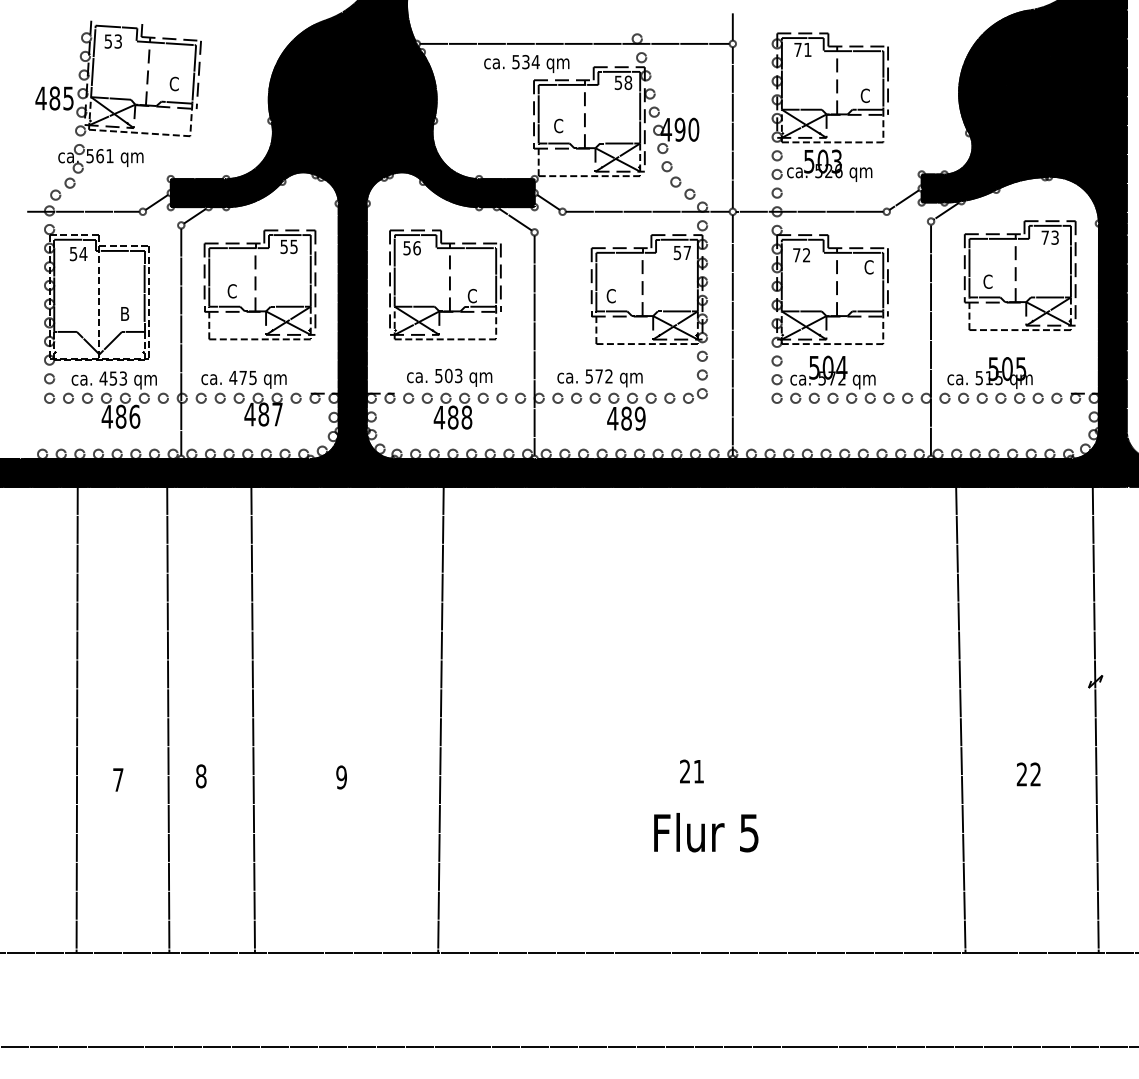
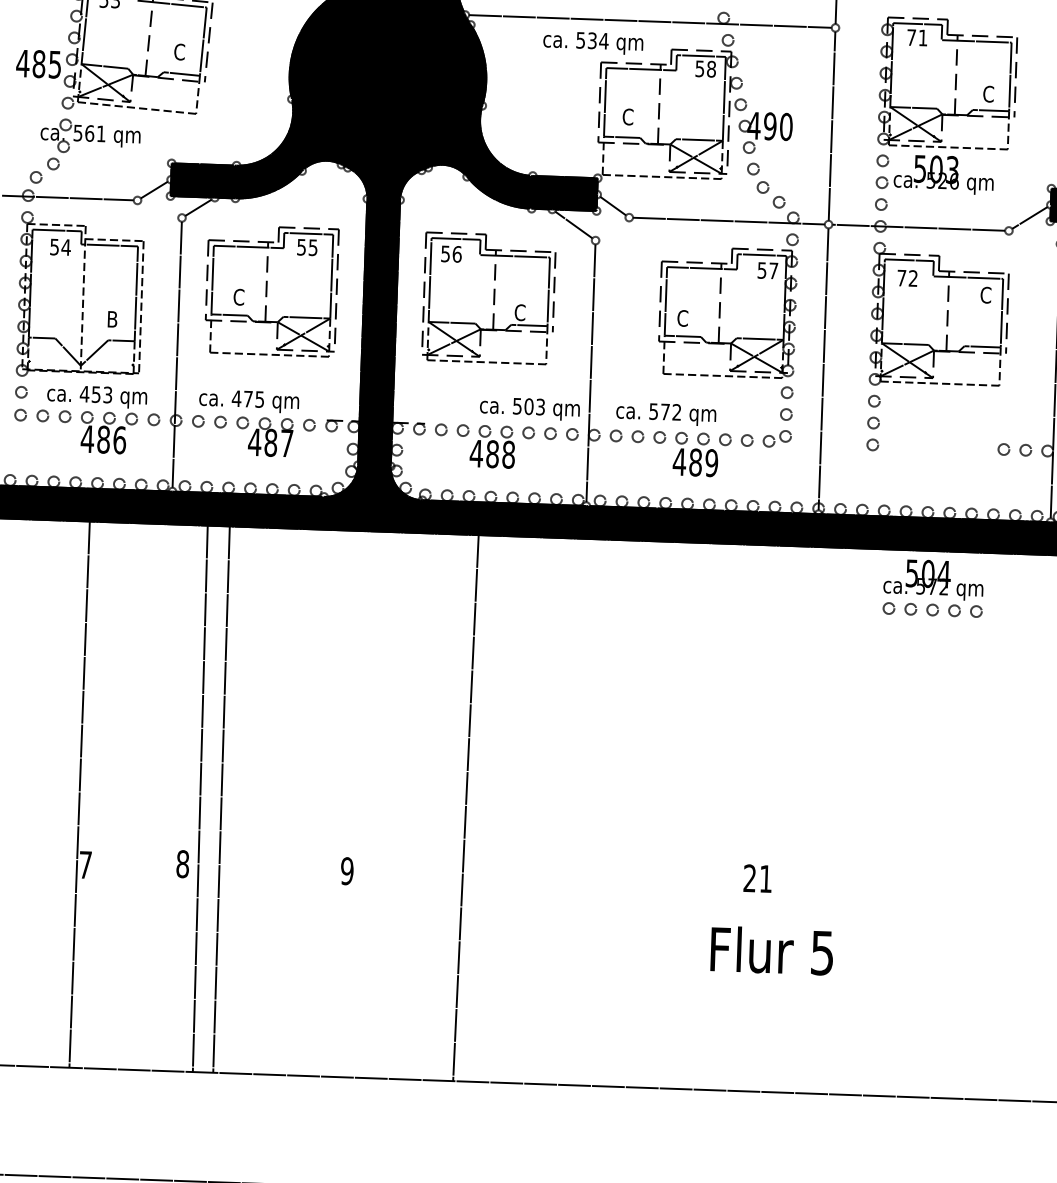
text: (449, 377) -> (529, 408), moved
part: (832, 379) -> (932, 587), moved
line: (76, 719) -> (78, 793), moved
line: (168, 719) -> (221, 798), moved
line: (252, 719) -> (199, 798), moved

